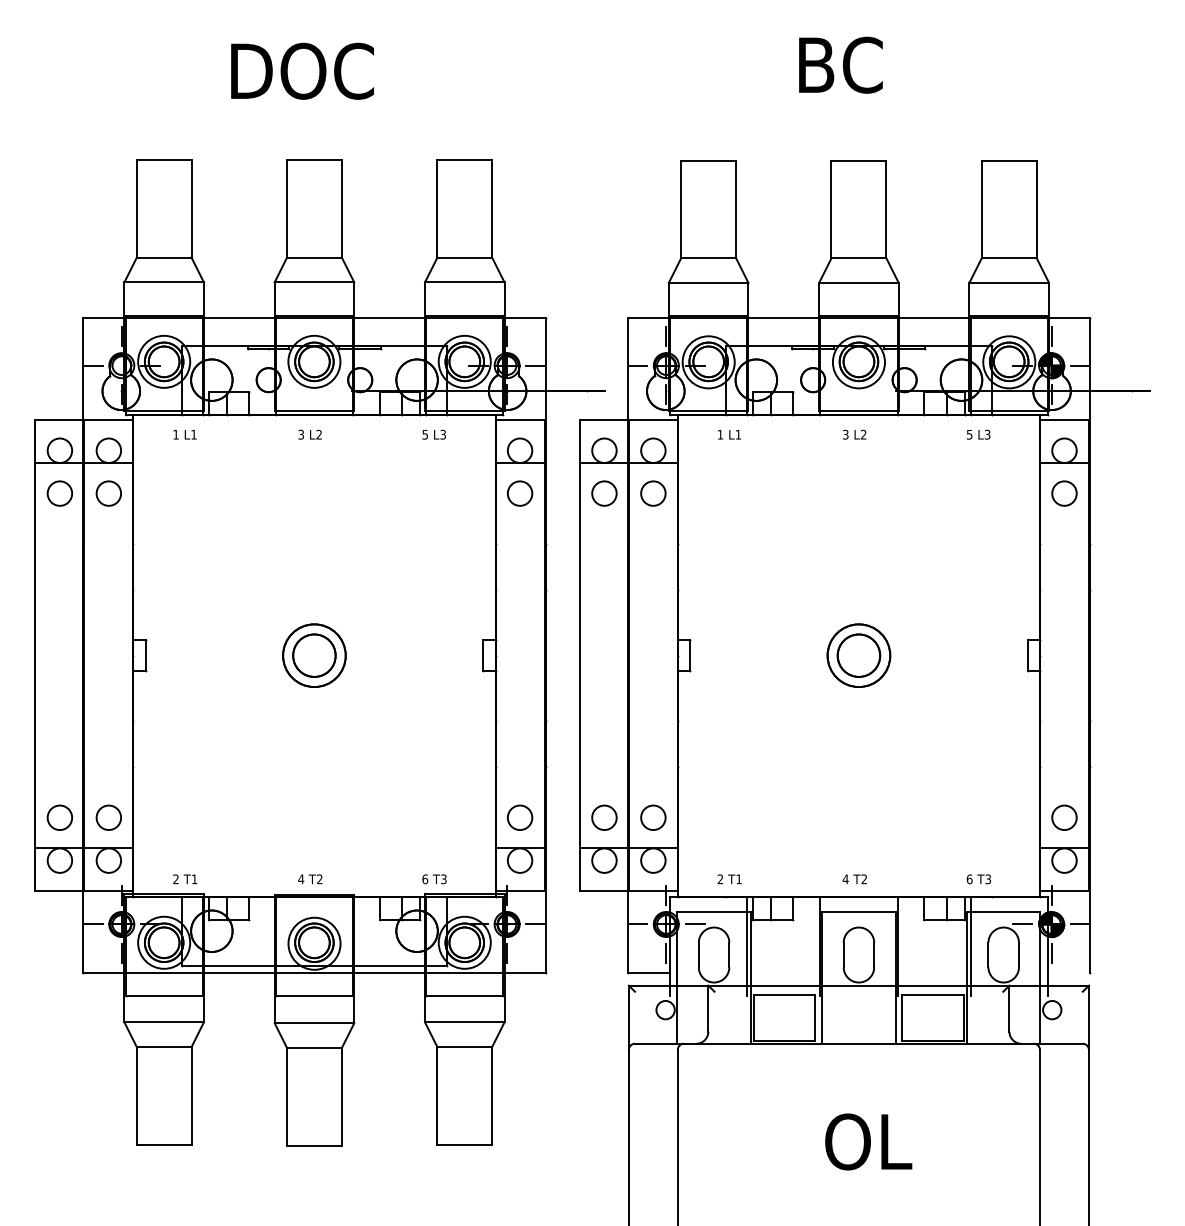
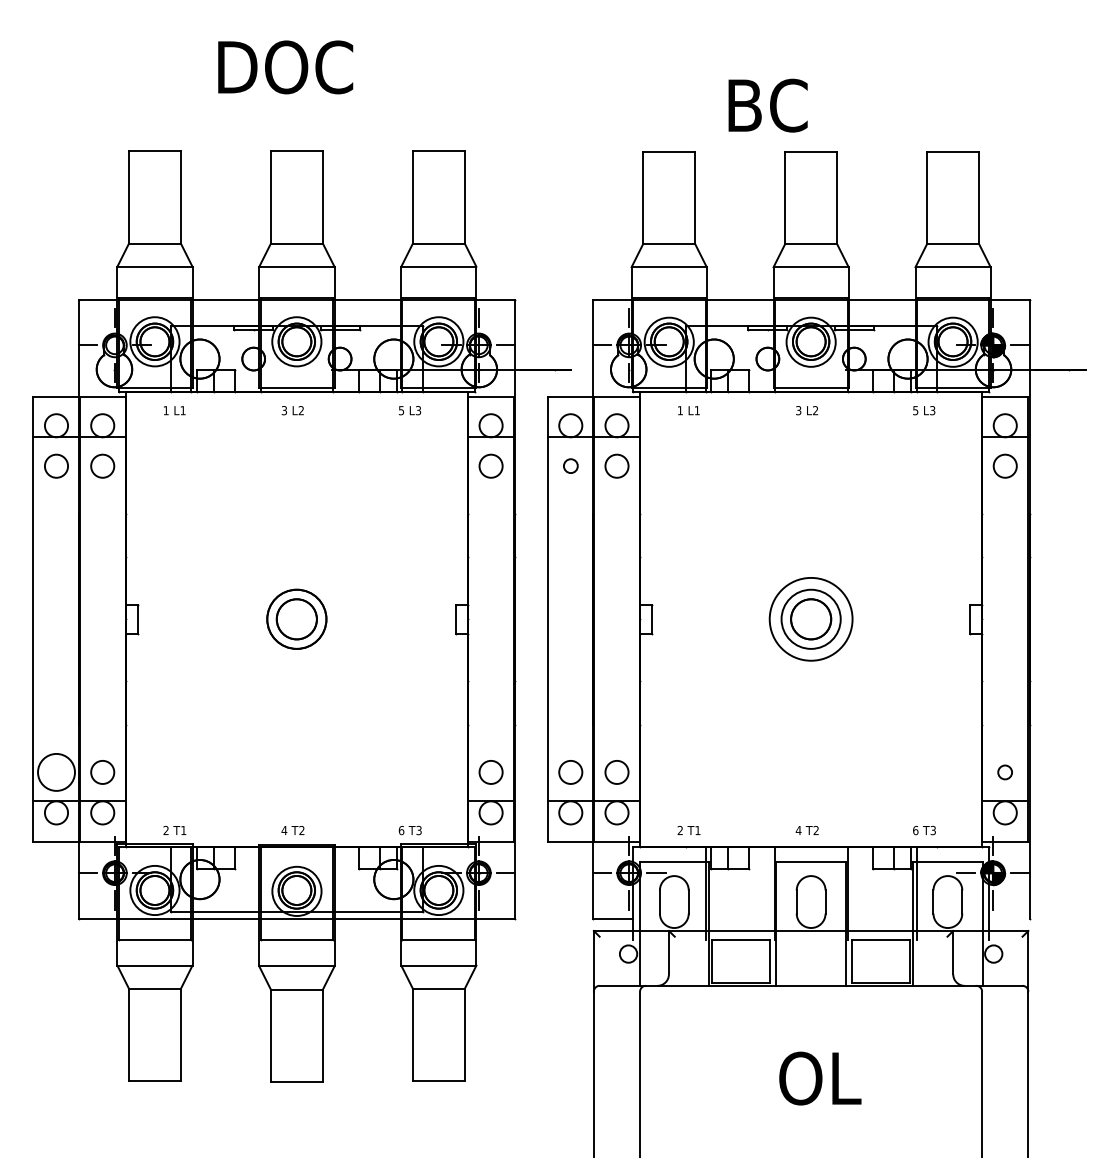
text: (840, 65) -> (767, 105), moved
circle: (604, 492) -> (570, 465), size x0.6
circle: (858, 654) -> (810, 618), size x1.4
circle: (59, 816) -> (56, 771), size x1.6
circle: (1063, 817) -> (1004, 772), size x0.6

